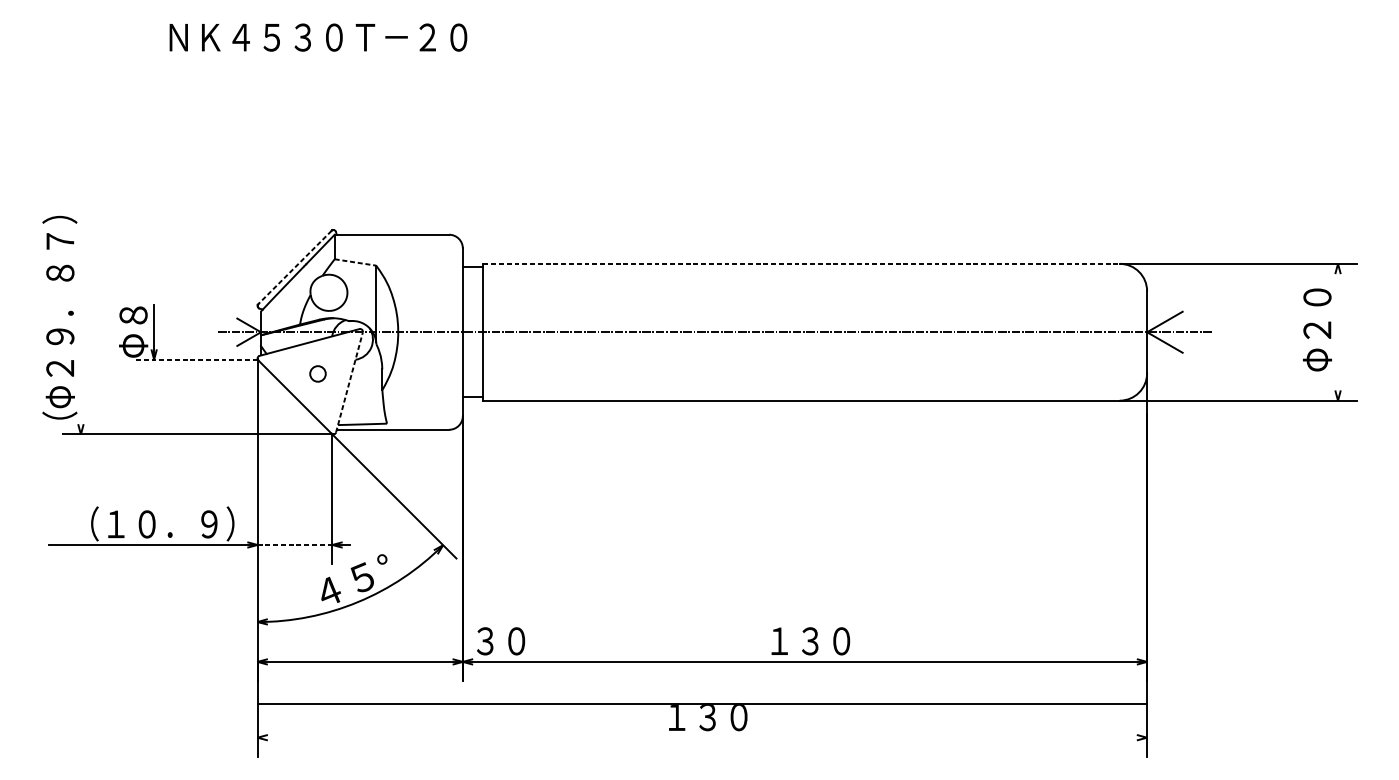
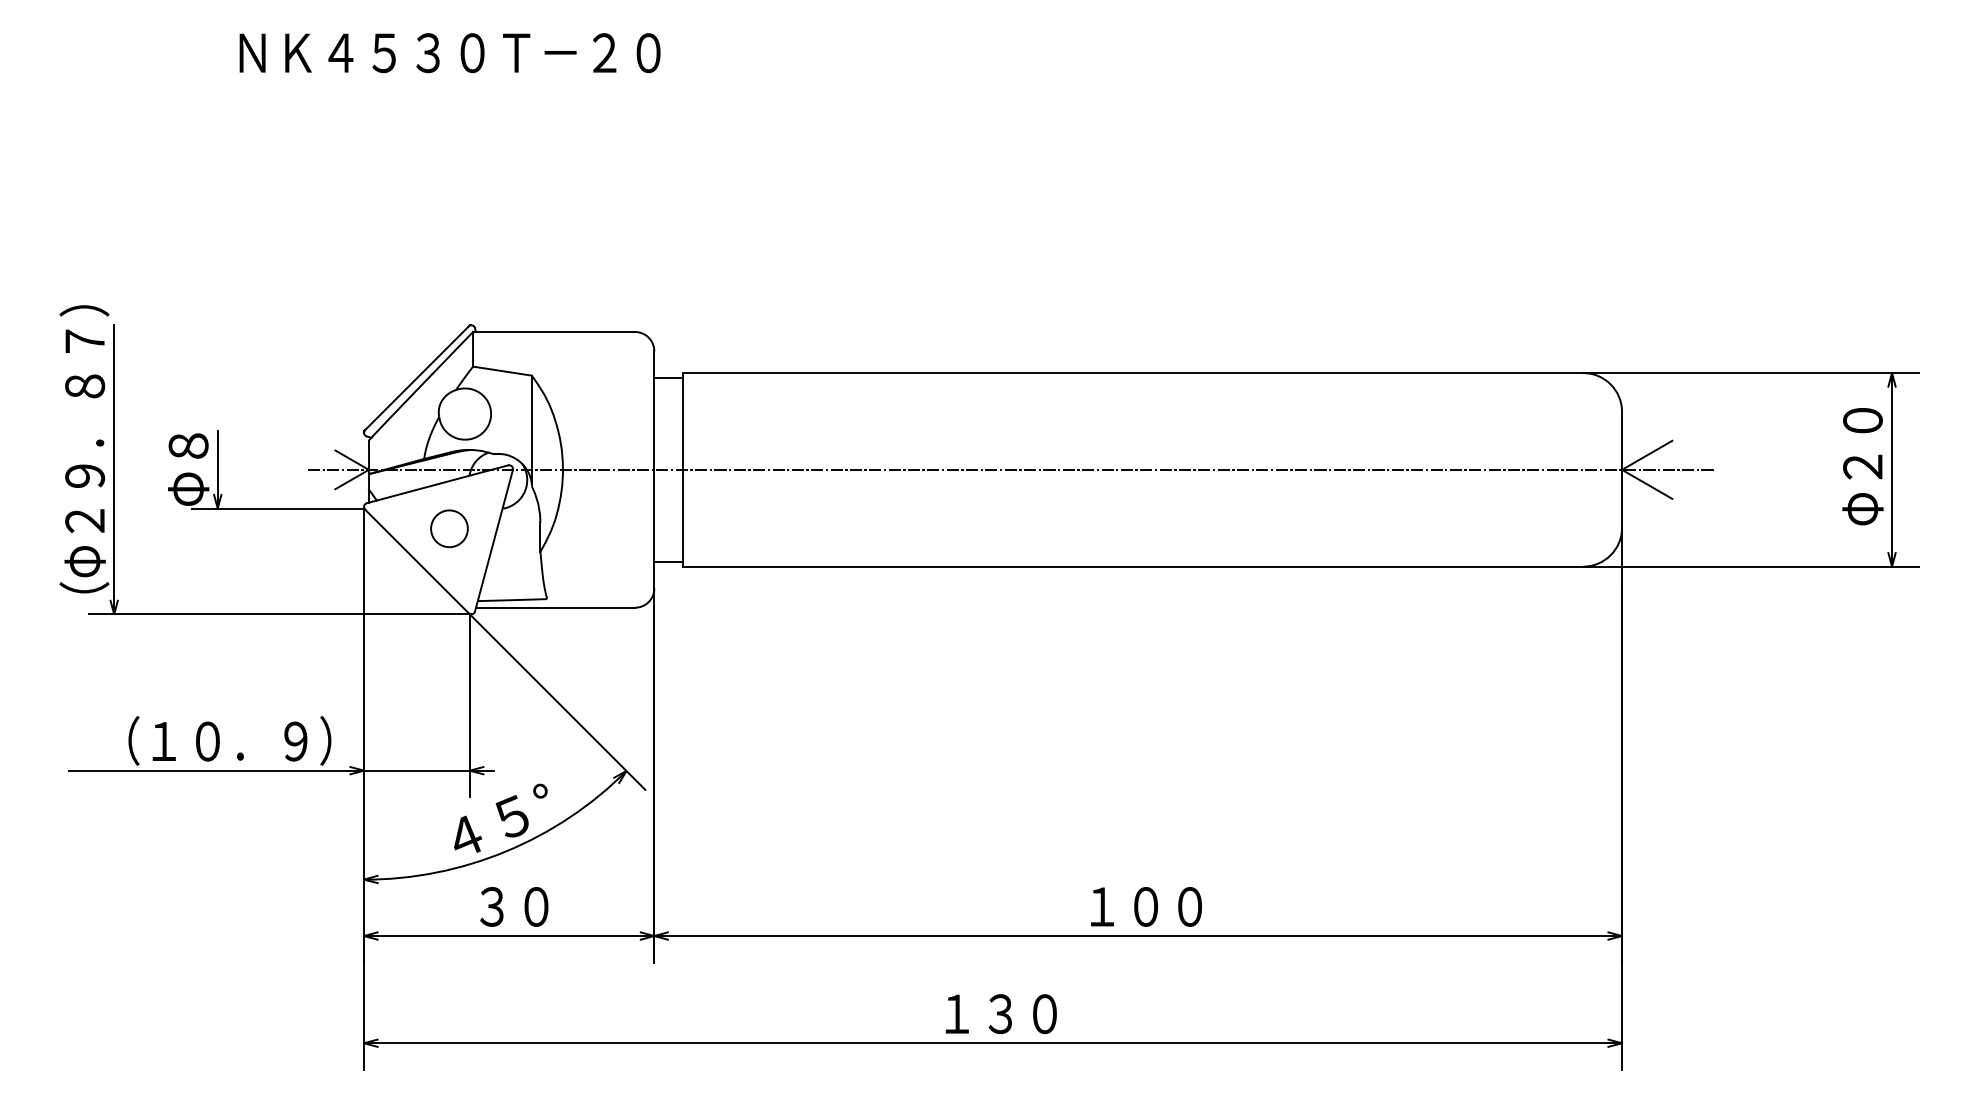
line: (355, 262) -> (502, 371), dashed -> solid
line: (801, 264) -> (1133, 373), dashed -> solid
line: (294, 267) -> (416, 378), dashed -> solid
line: (81, 332) -> (114, 469), added
line: (1338, 332) -> (1892, 469), added
line: (195, 359) -> (276, 508), dashed -> solid
circle: (318, 373) -> (449, 528), size x1.67
line: (349, 382) -> (494, 540), dashed -> solid
line: (294, 544) -> (416, 770), dashed -> solid
text: (501, 641) -> (514, 906), moved
text: (810, 641) -> (1145, 906), １３０ -> １００
line: (702, 704) -> (993, 1043), moved

